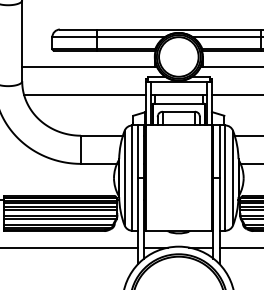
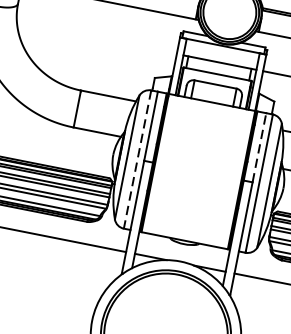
line: (84, 95) -> (96, 38), removed
line: (220, 151) -> (259, 147), solid -> dashed
line: (132, 178) -> (137, 160), solid -> dashed

